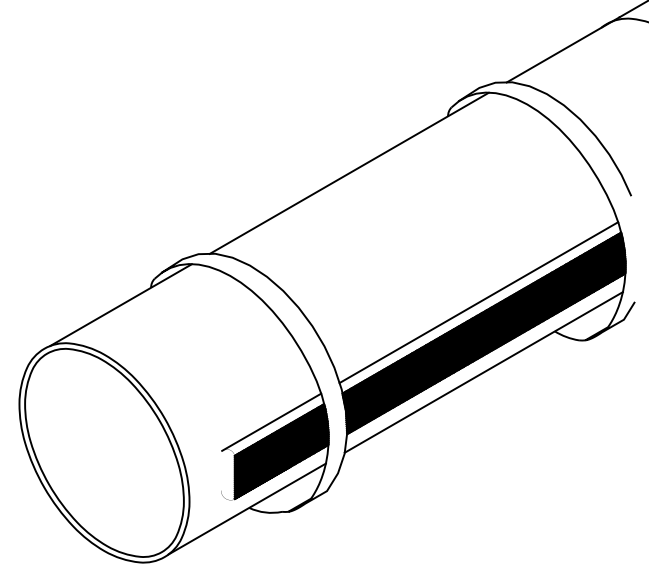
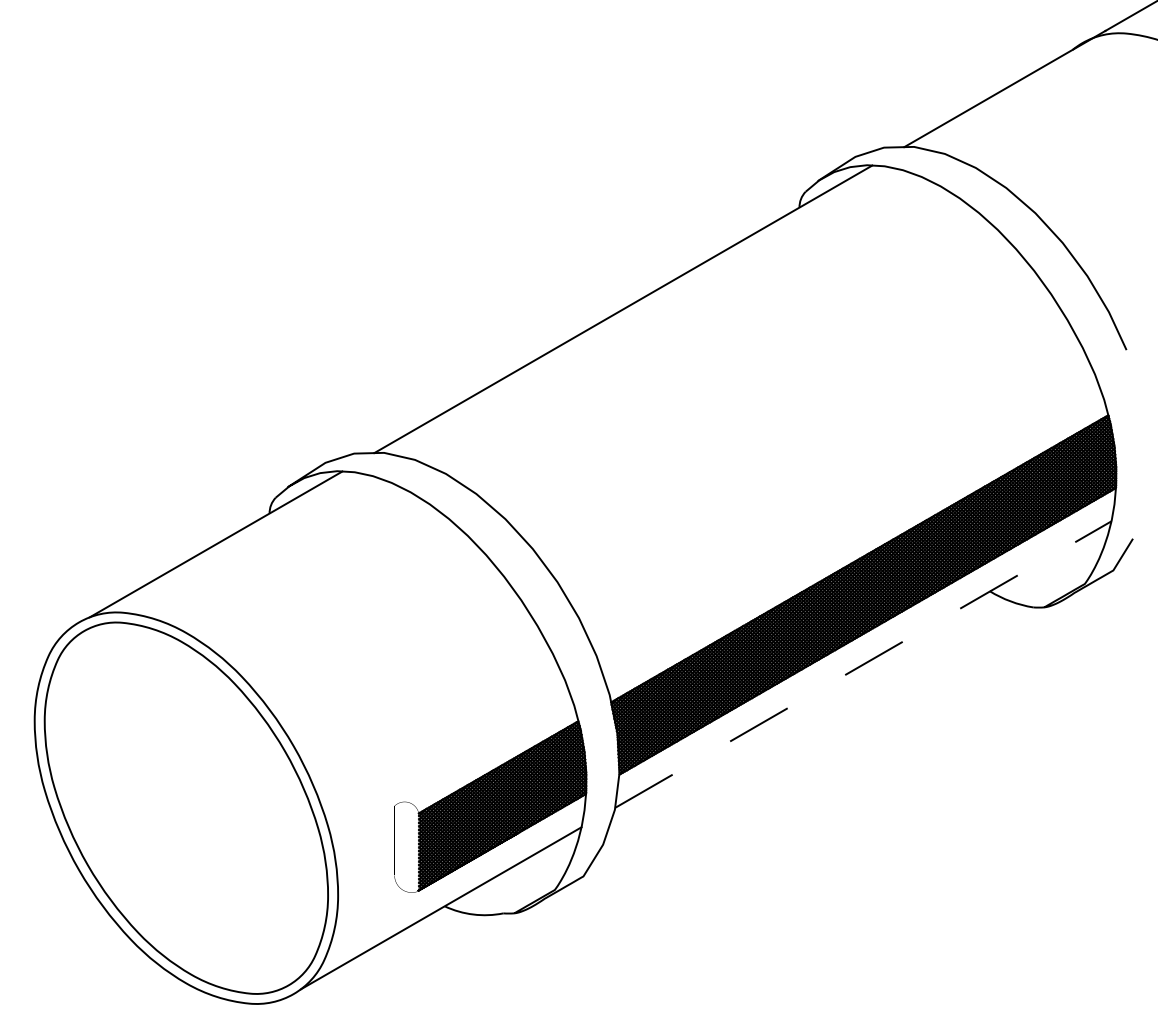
line: (478, 302) -> (853, 539), removed
line: (483, 372) -> (862, 664), solid -> dashed
line: (271, 421) -> (484, 752), removed

